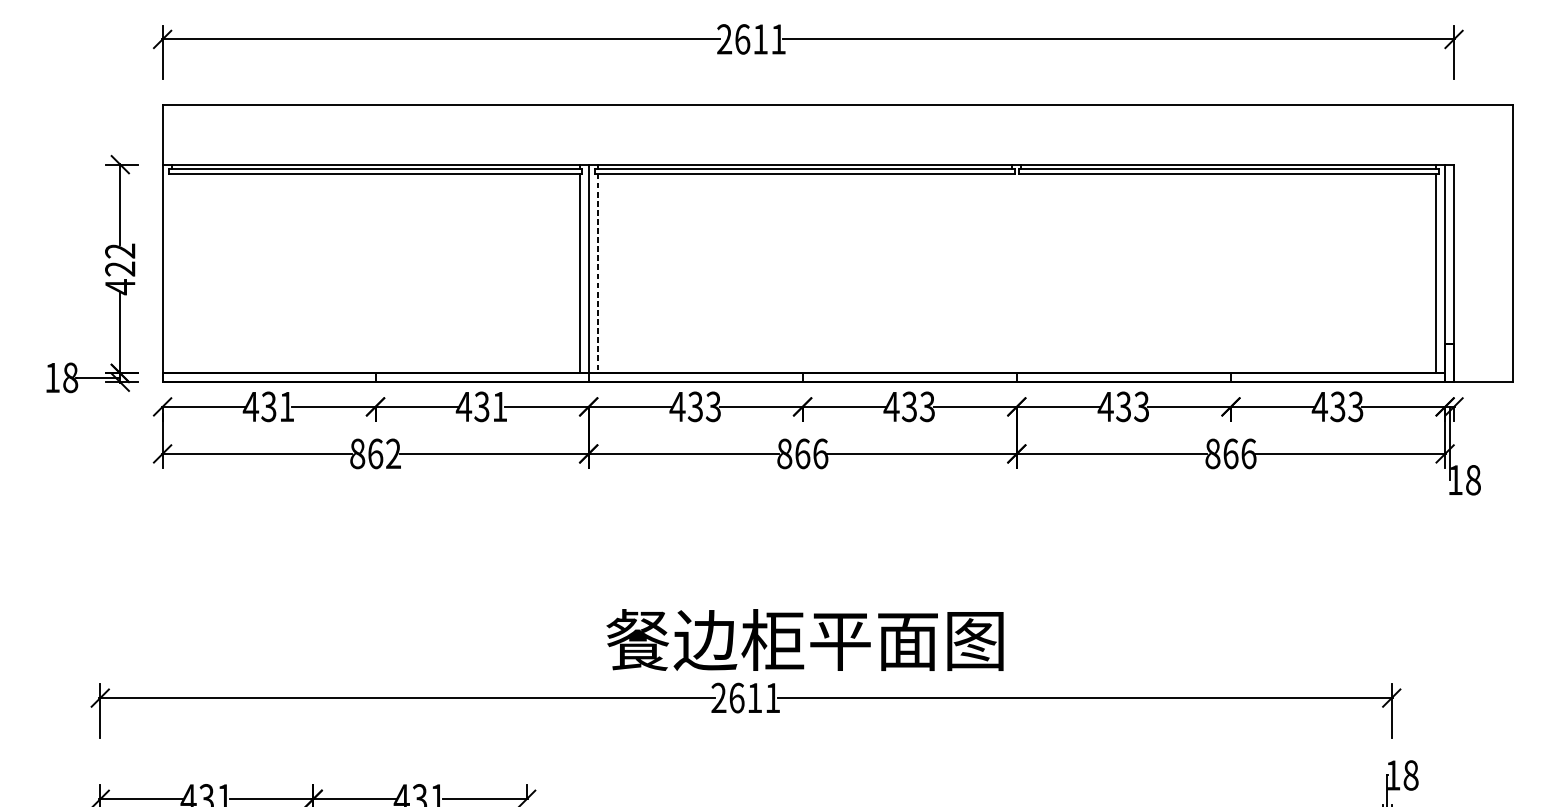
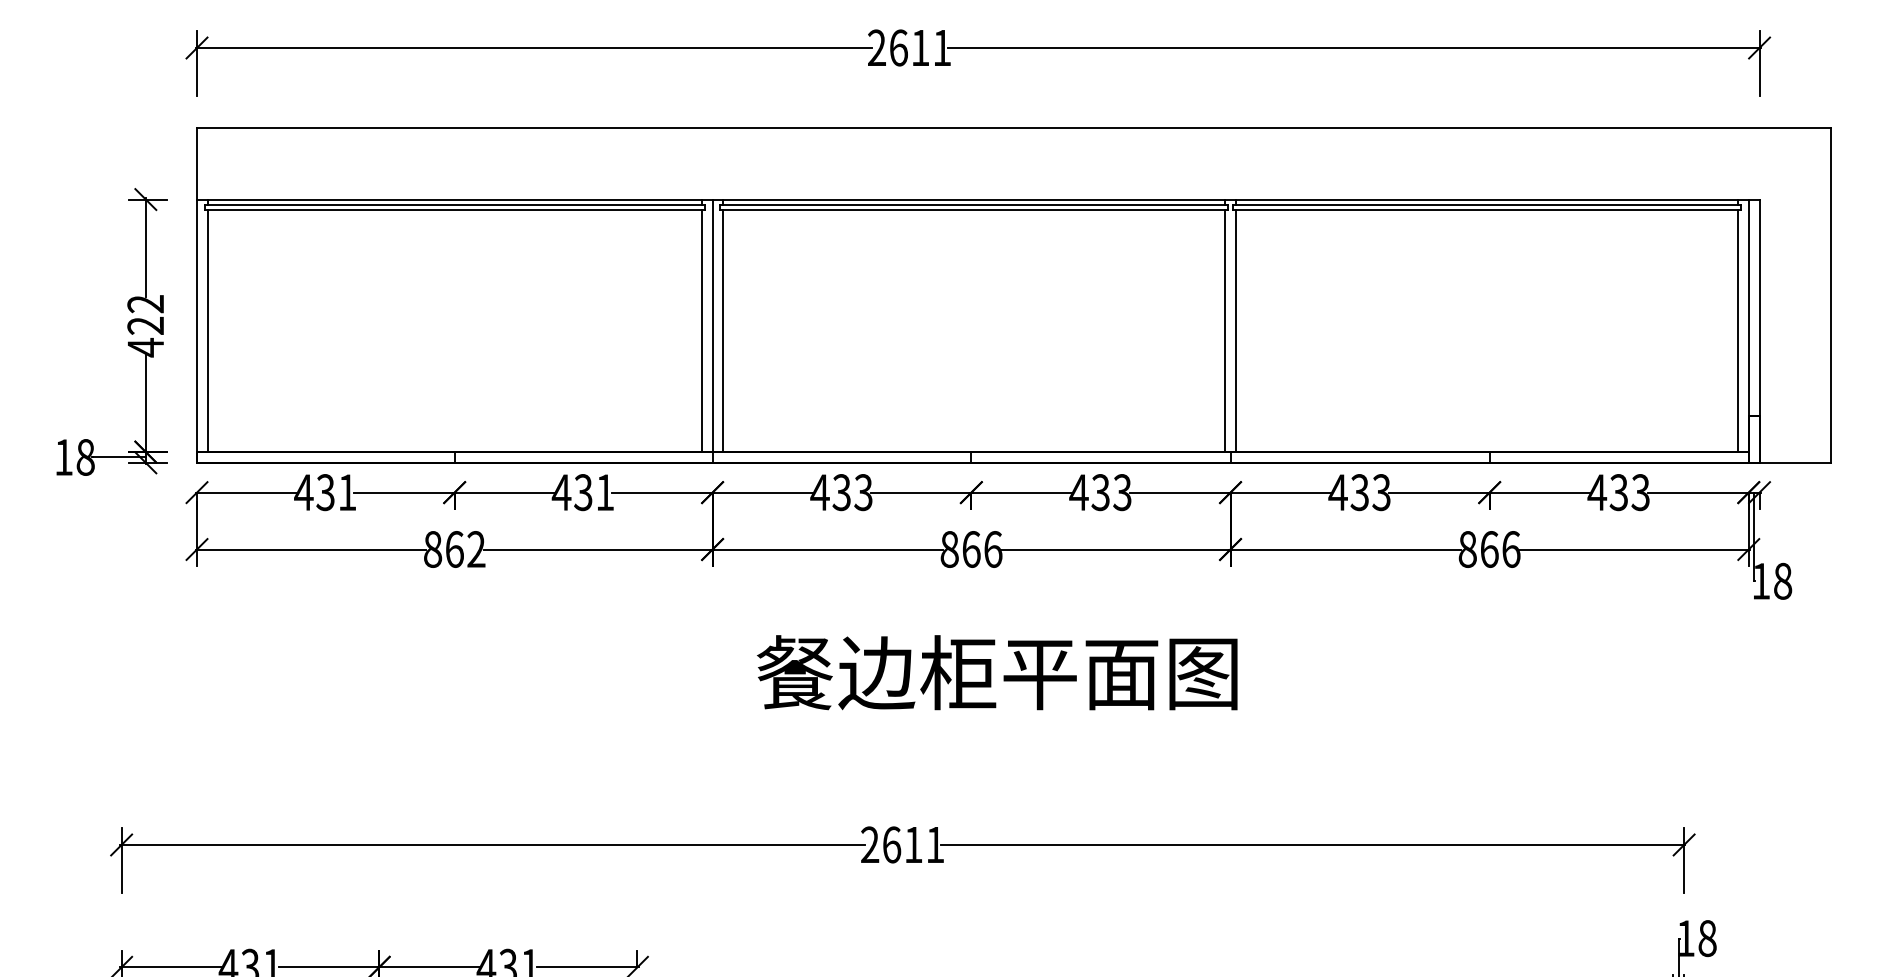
line: (171, 273) -> (207, 331), added
line: (597, 273) -> (723, 331), dashed -> solid
line: (1012, 273) -> (1225, 331), added
line: (1020, 273) -> (1235, 331), added
text: (805, 639) -> (997, 672), moved

